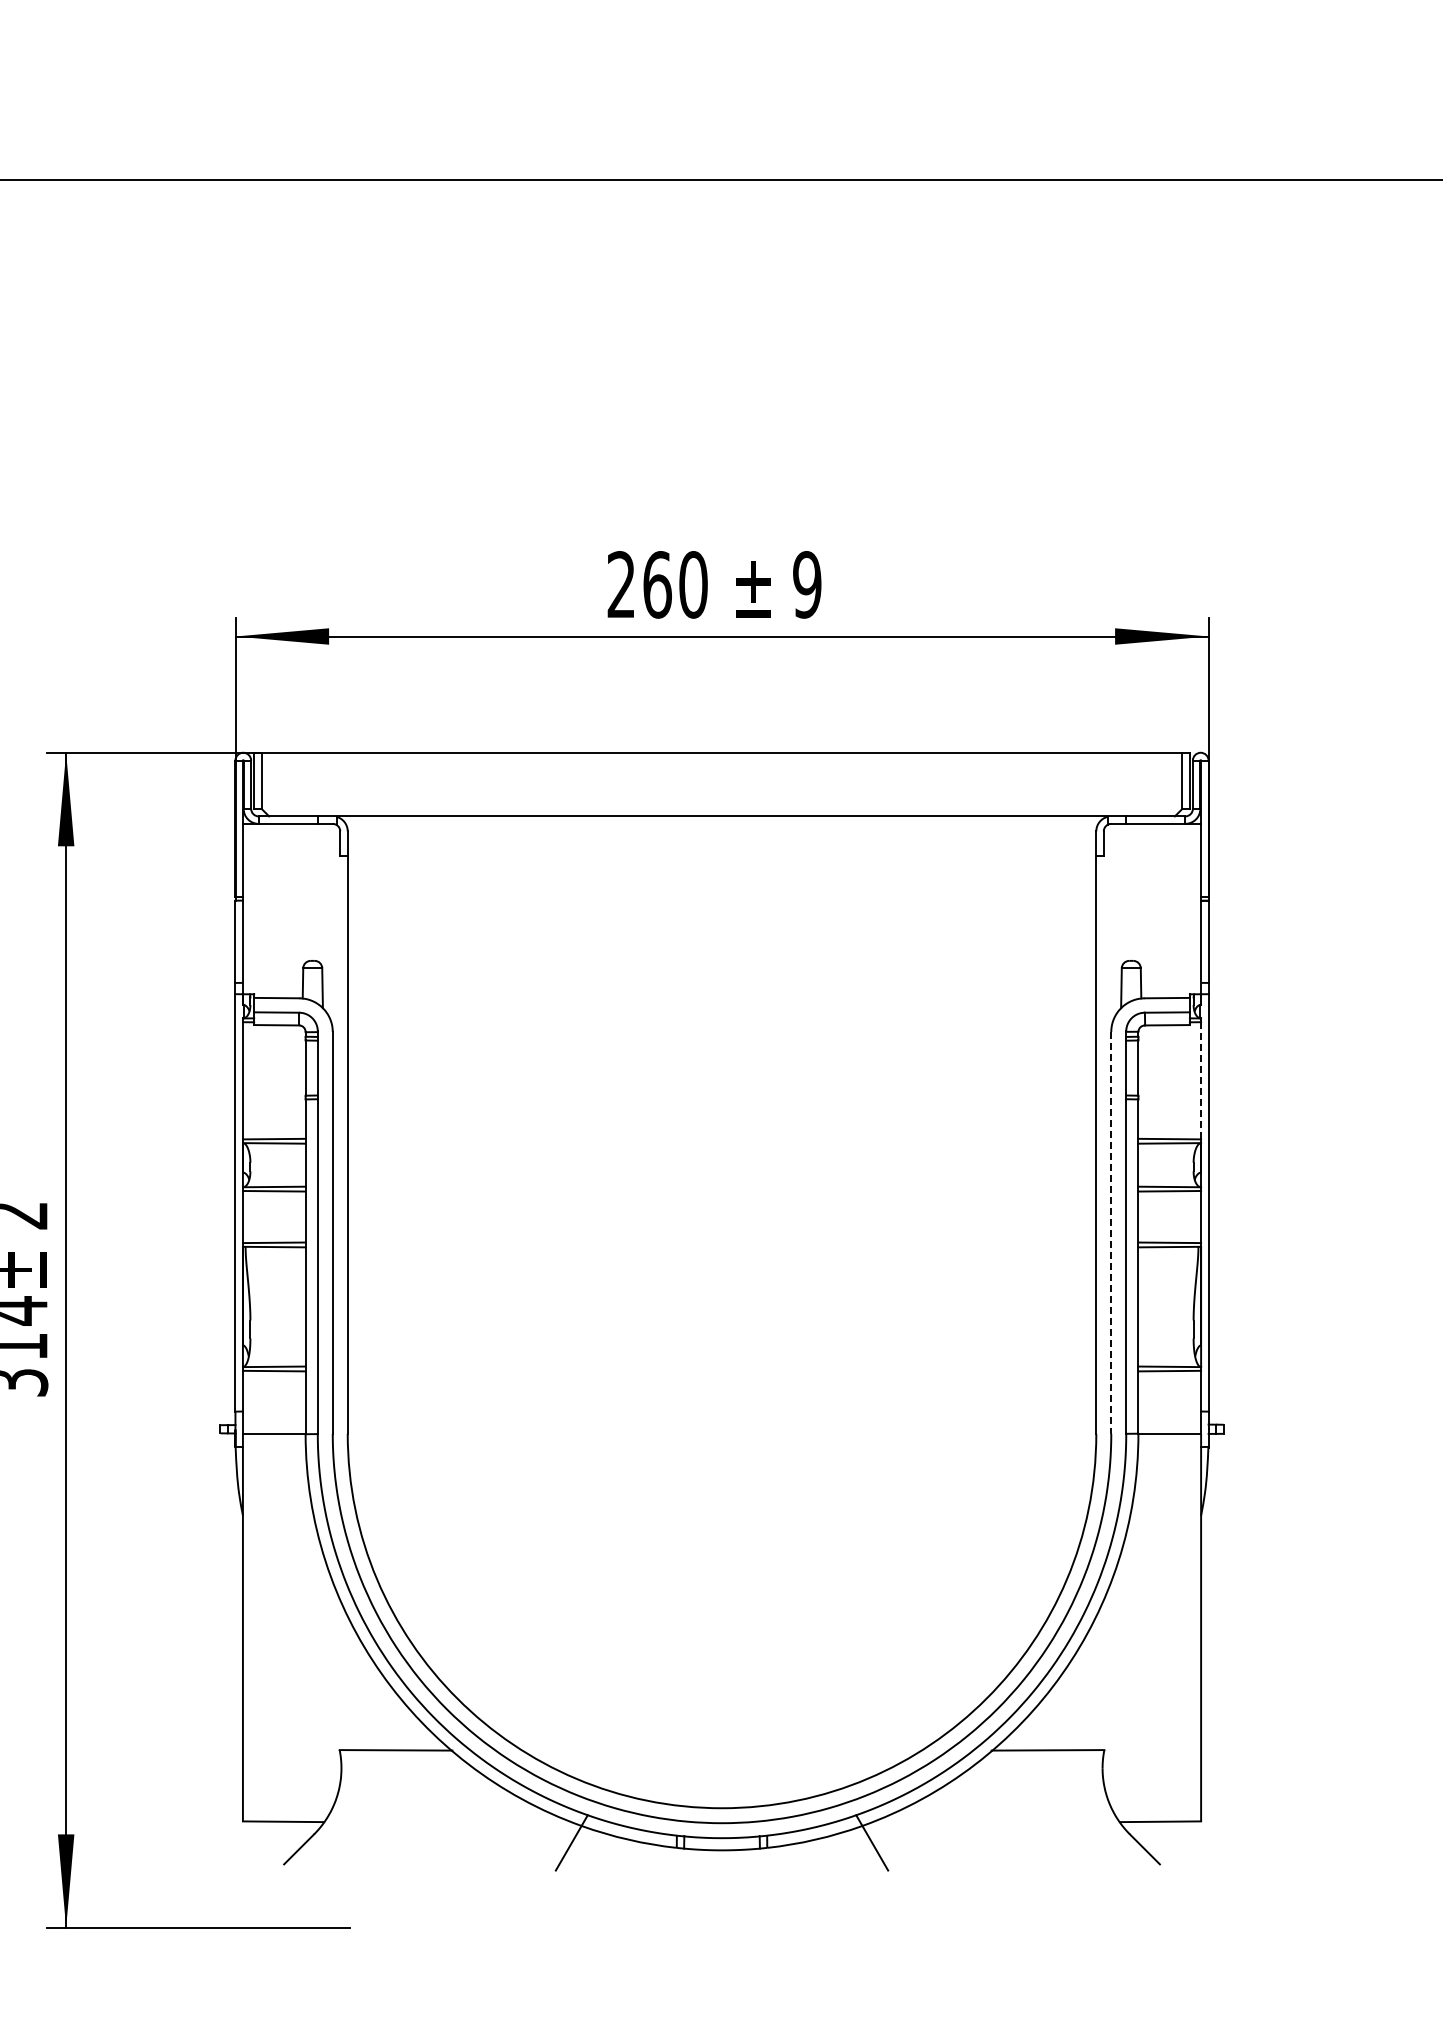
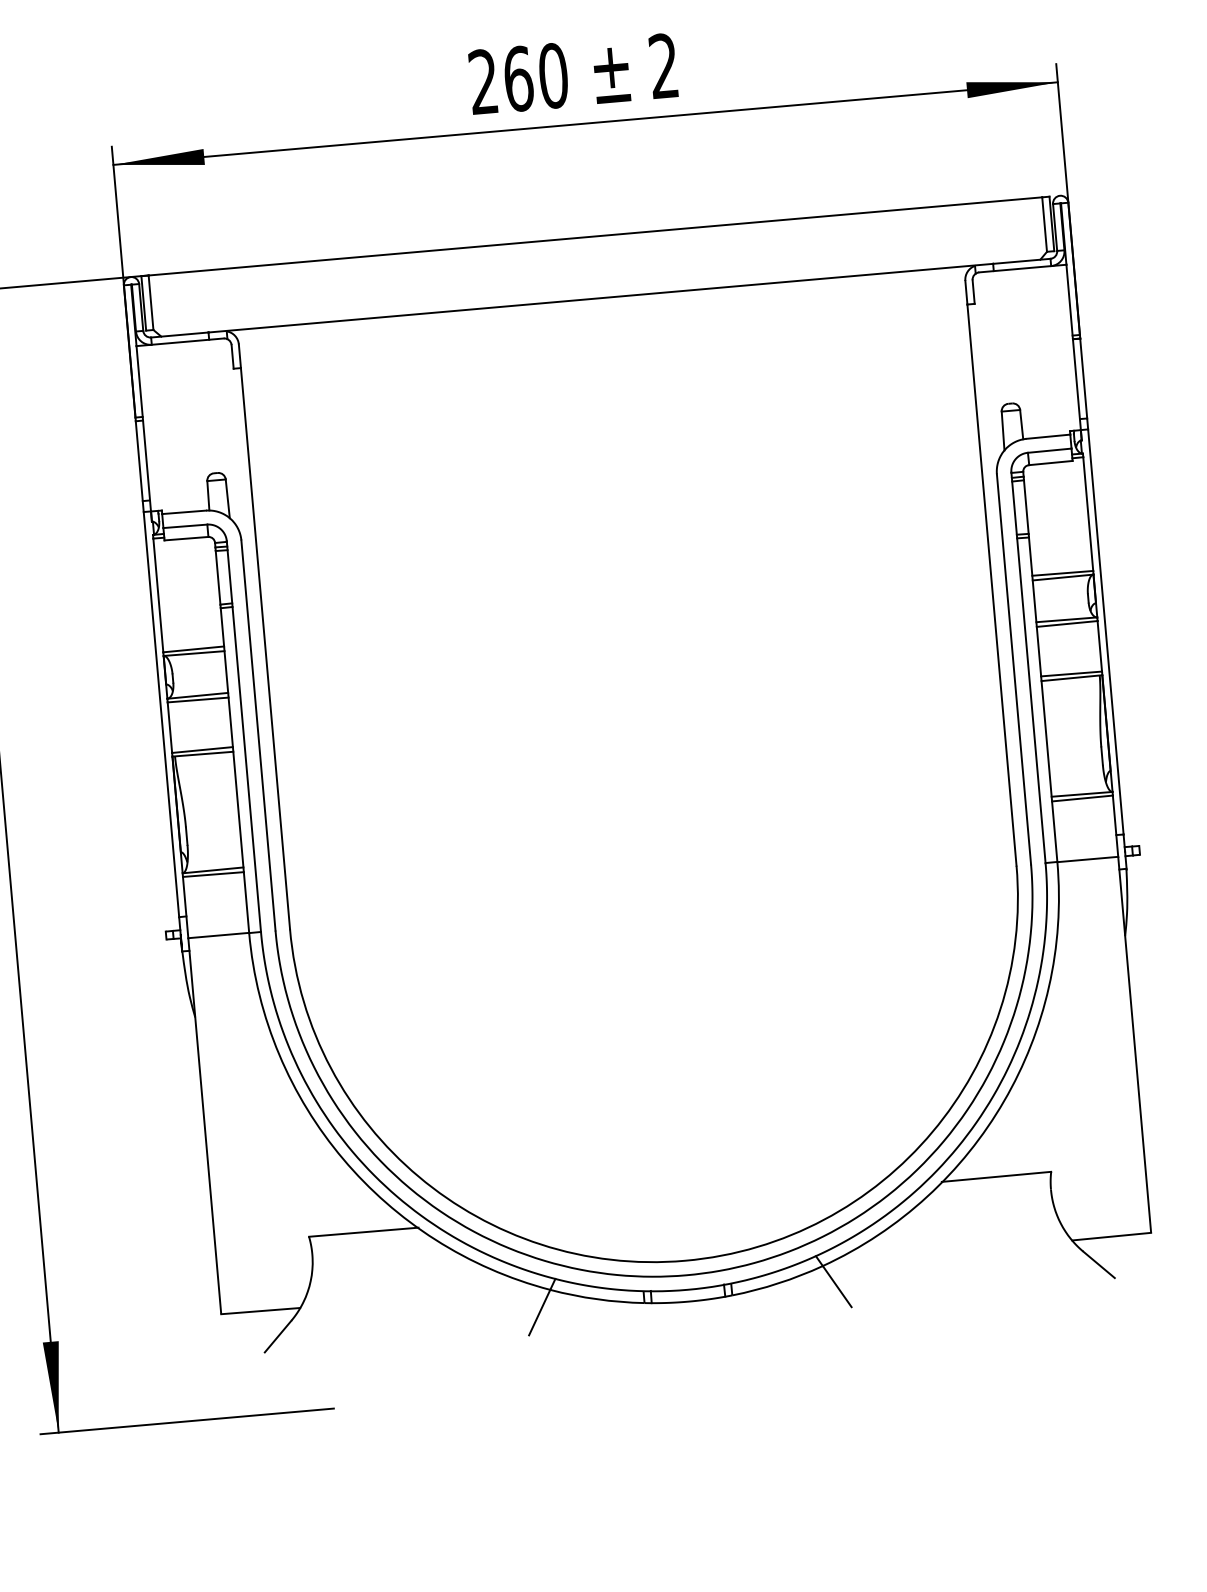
text: (807, 584) -> (664, 65), 9 -> 2
line: (1201, 1080) -> (1088, 513), dashed -> solid
line: (1111, 1232) -> (1014, 668), dashed -> solid

